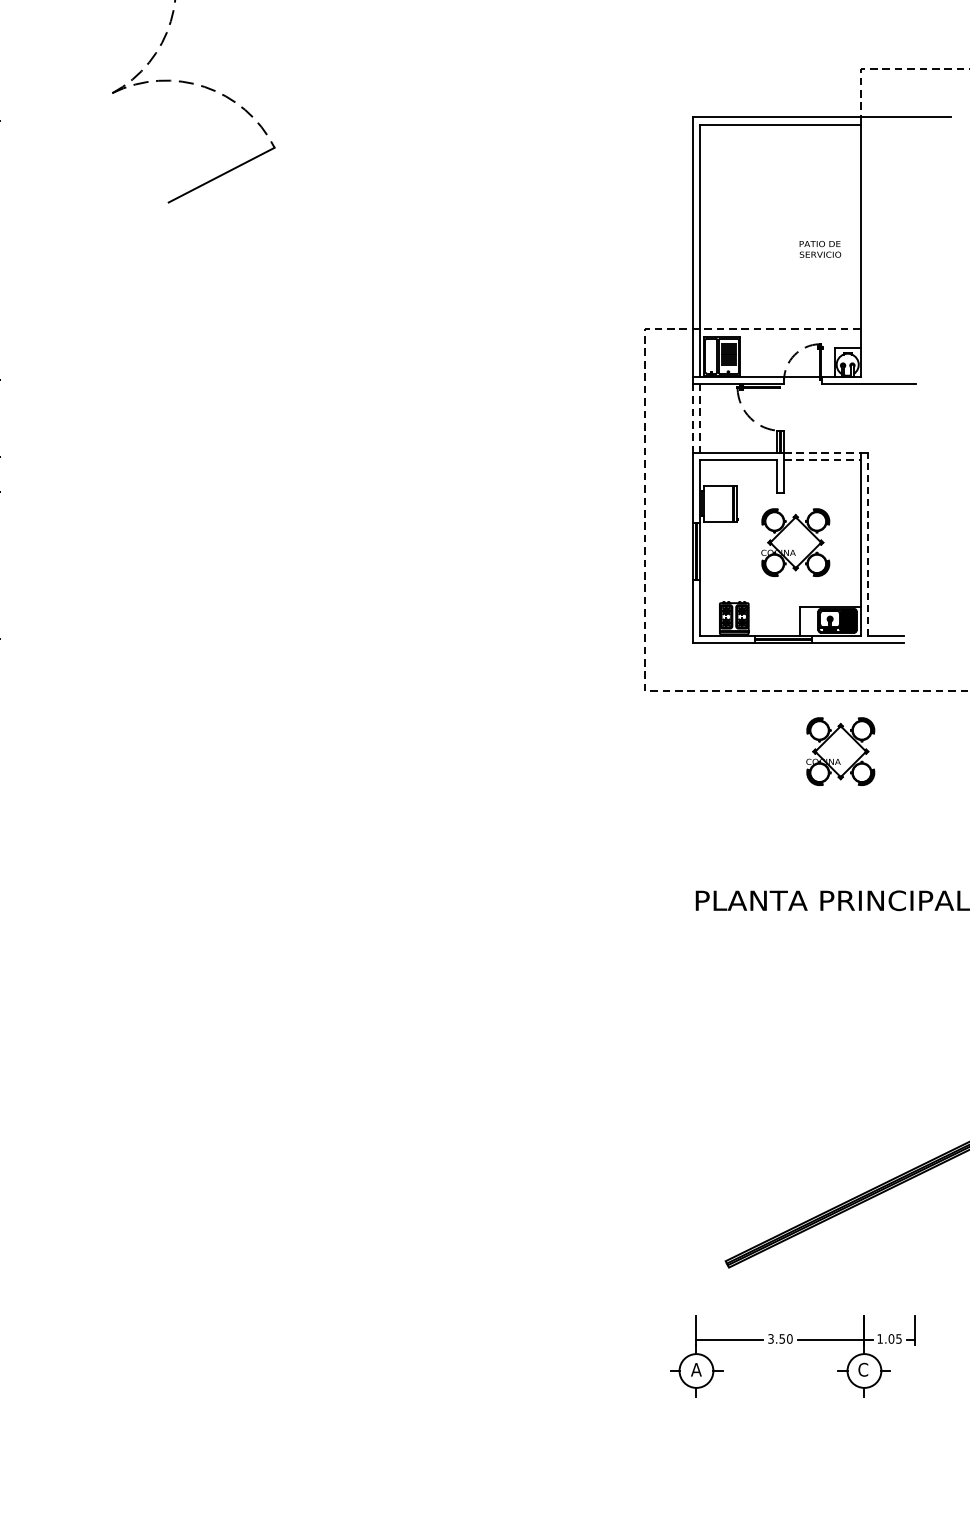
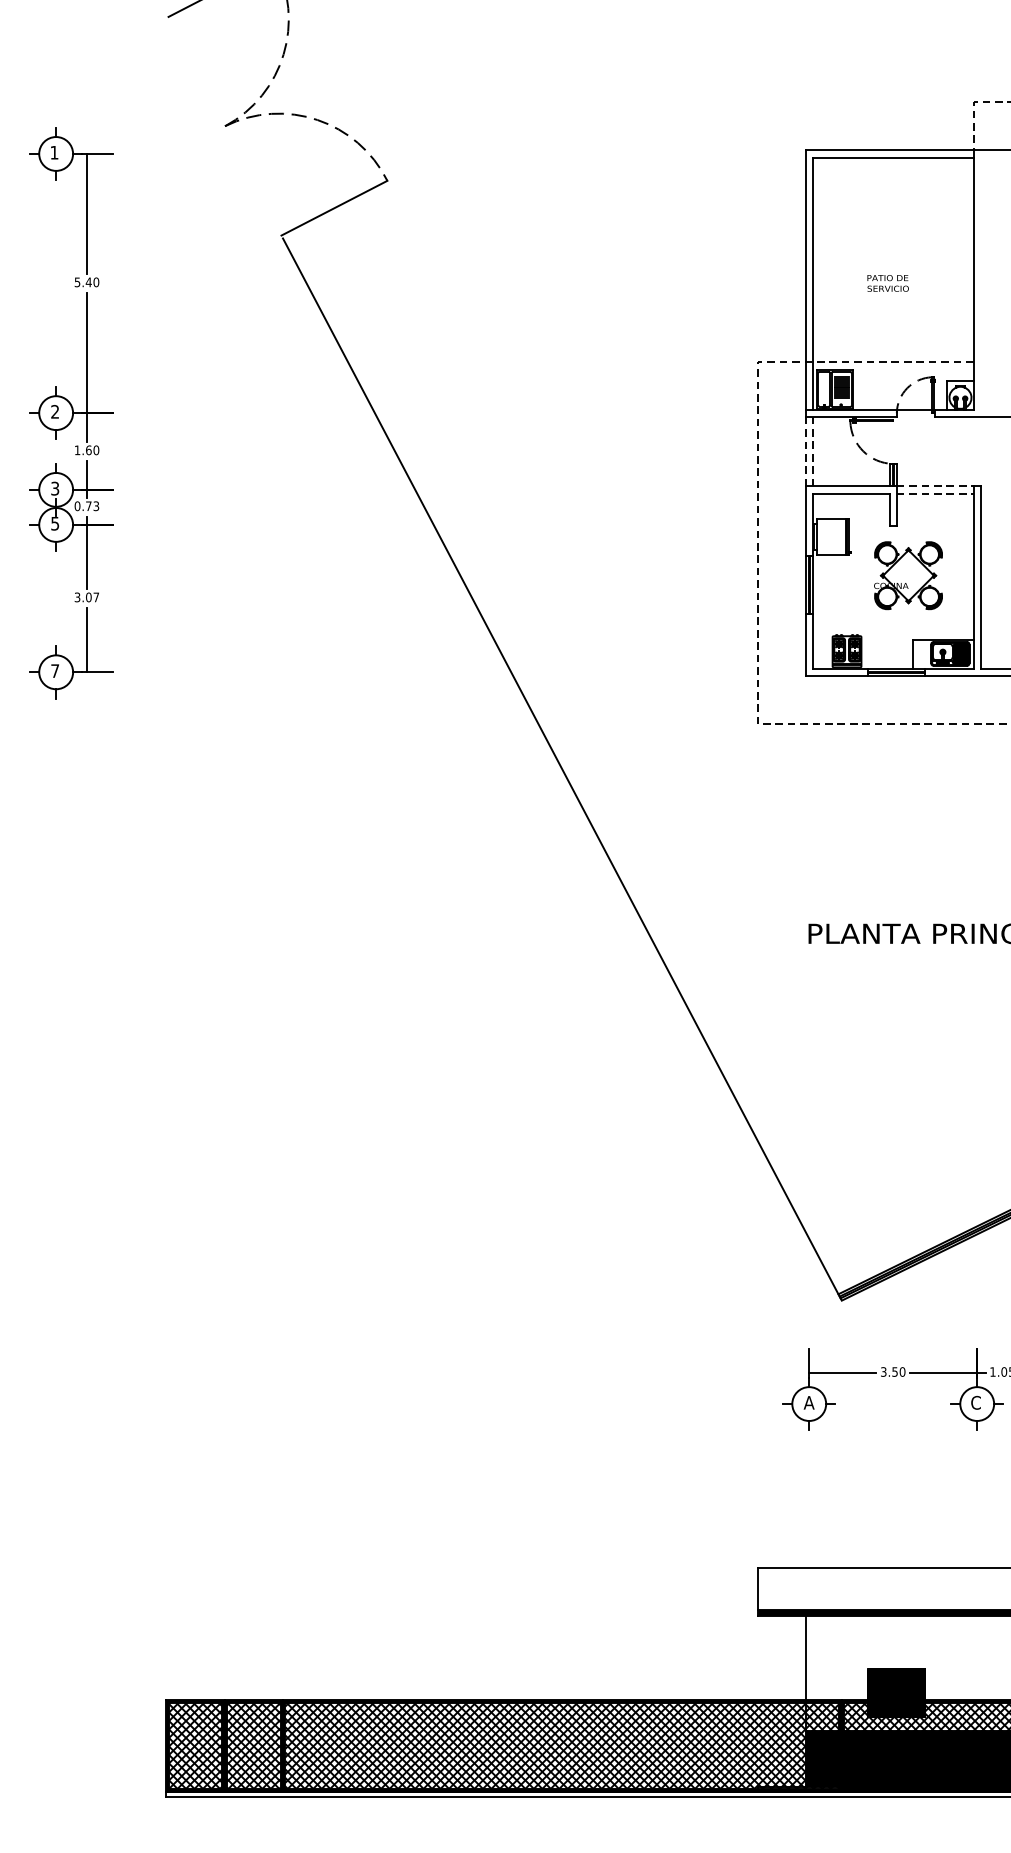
text: (819, 249) -> (887, 283), moved
line: (867, 544) -> (980, 577), dashed -> solid
line: (447, 733) -> (560, 766), added
part: (840, 751) -> (953, 784), removed

